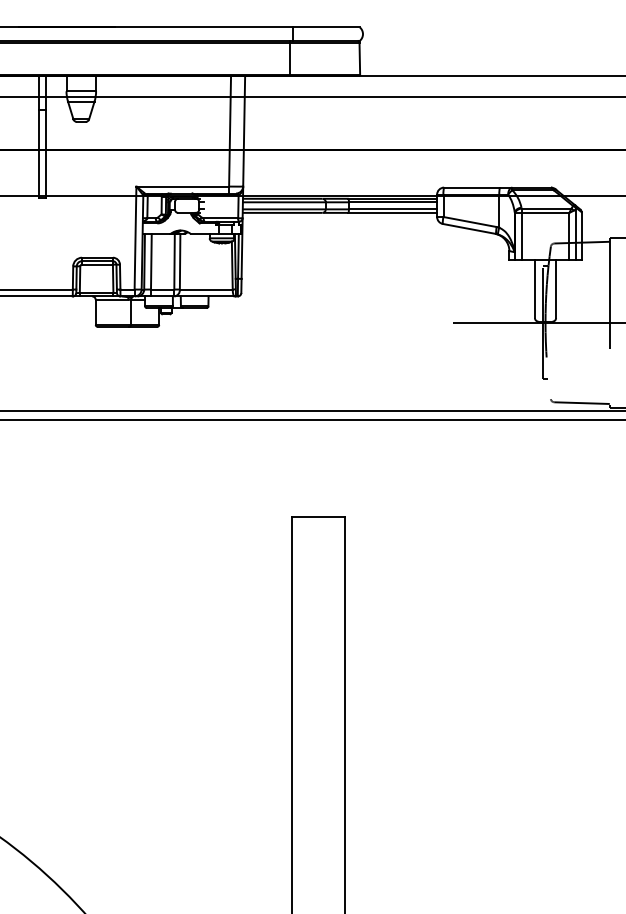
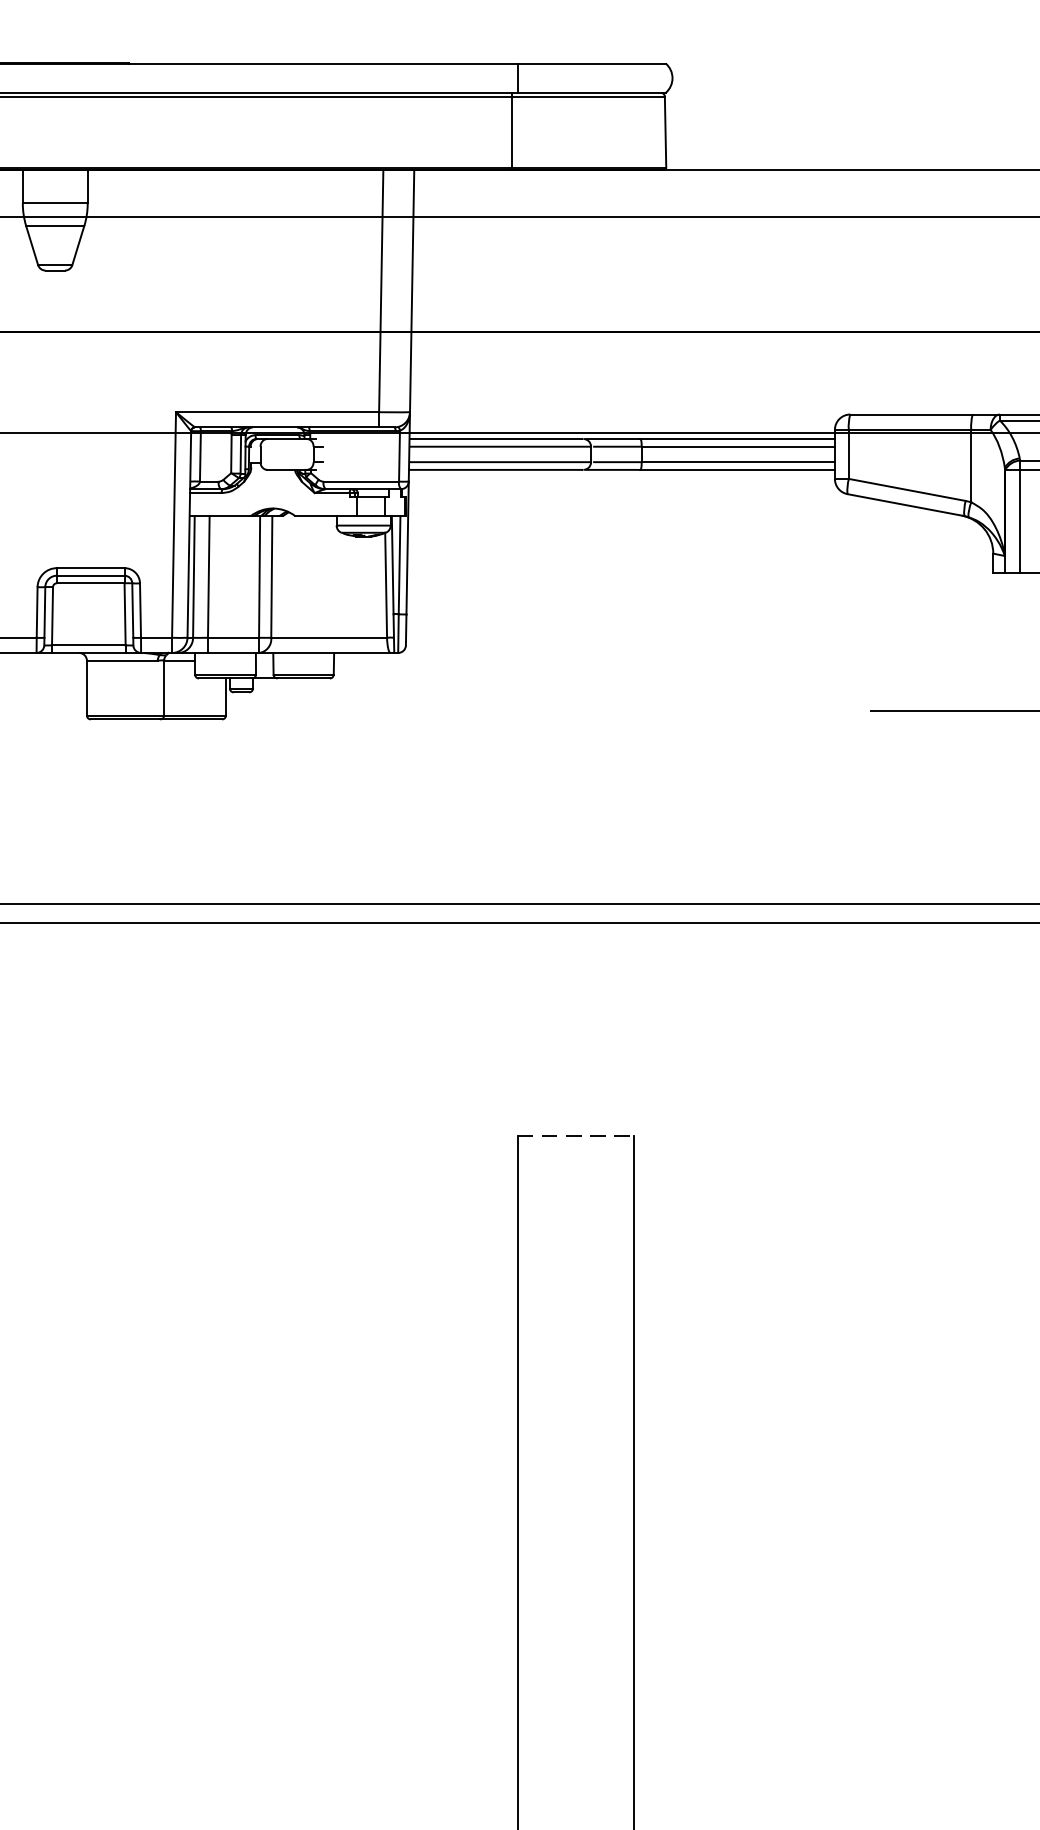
line: (319, 516) -> (577, 1135), solid -> dashed

